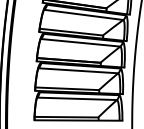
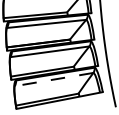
line: (77, 98) -> (54, 79), solid -> dashed

